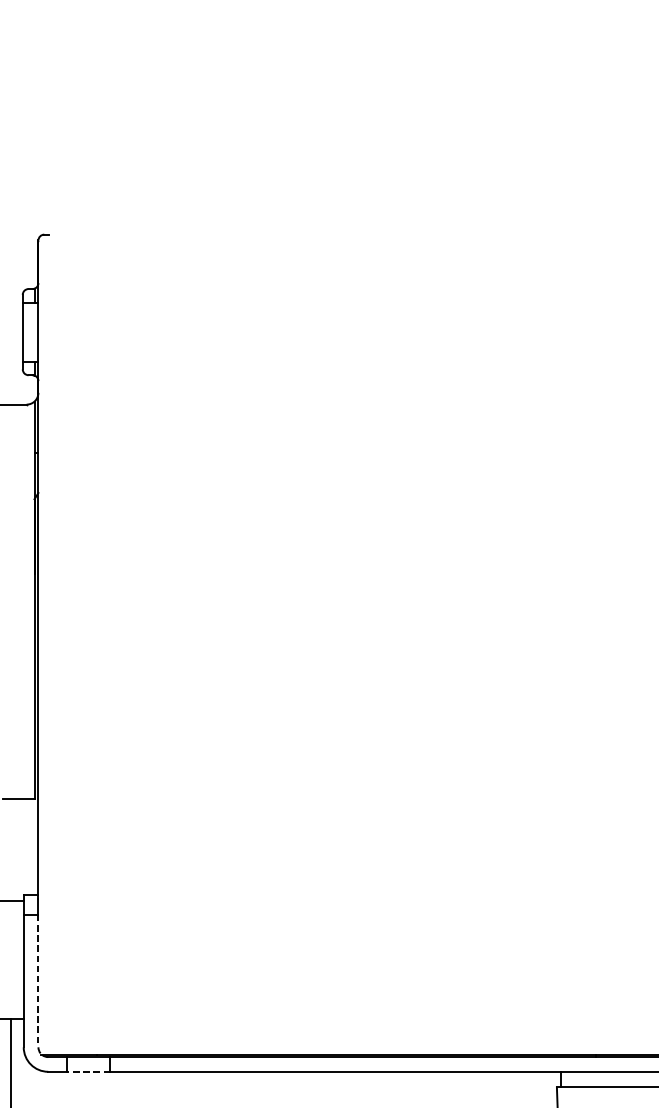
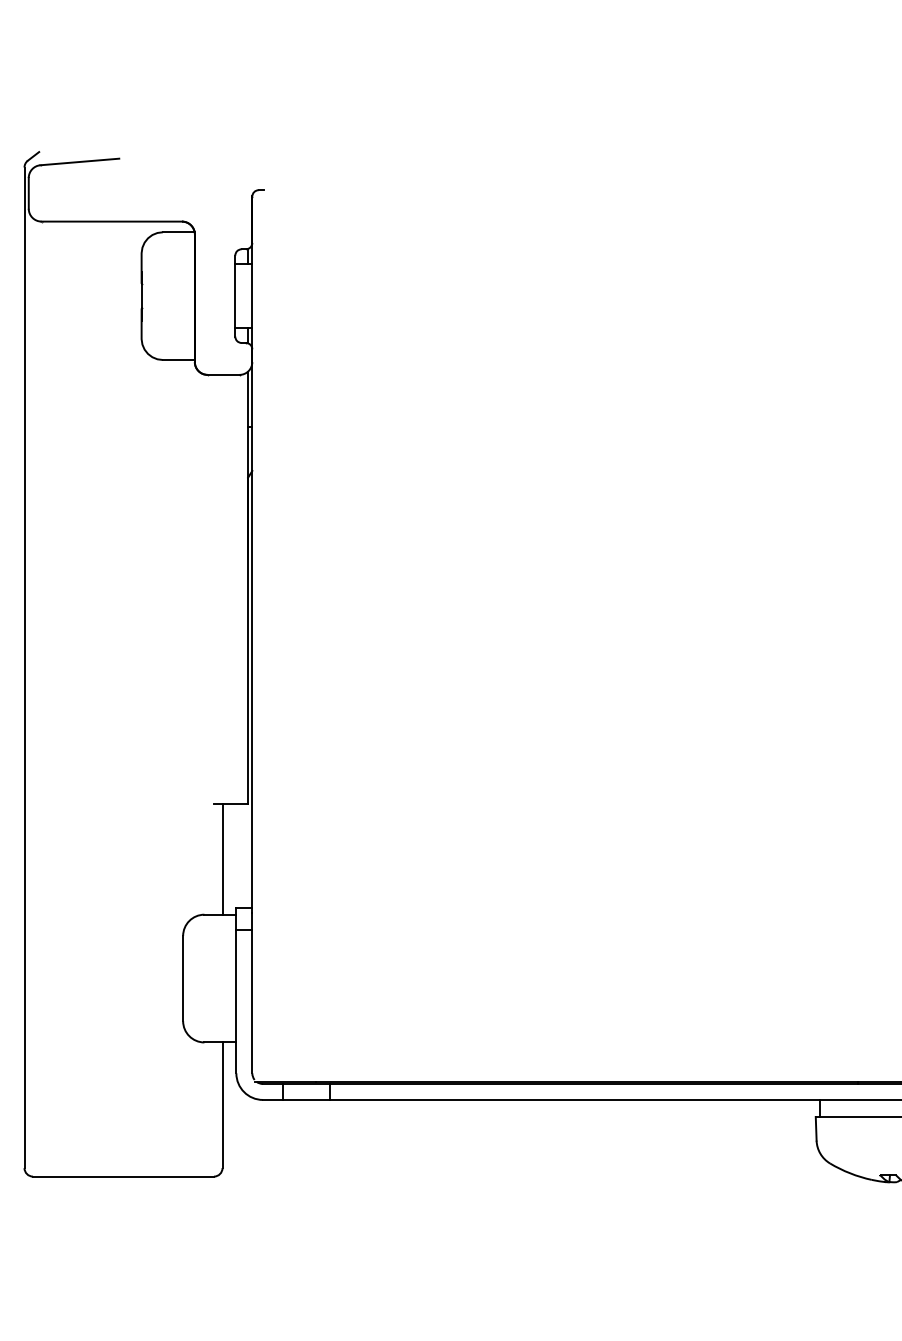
line: (10, 850) -> (222, 859), added
line: (38, 981) -> (252, 1001), dashed -> solid
line: (88, 1071) -> (306, 1099), dashed -> solid

